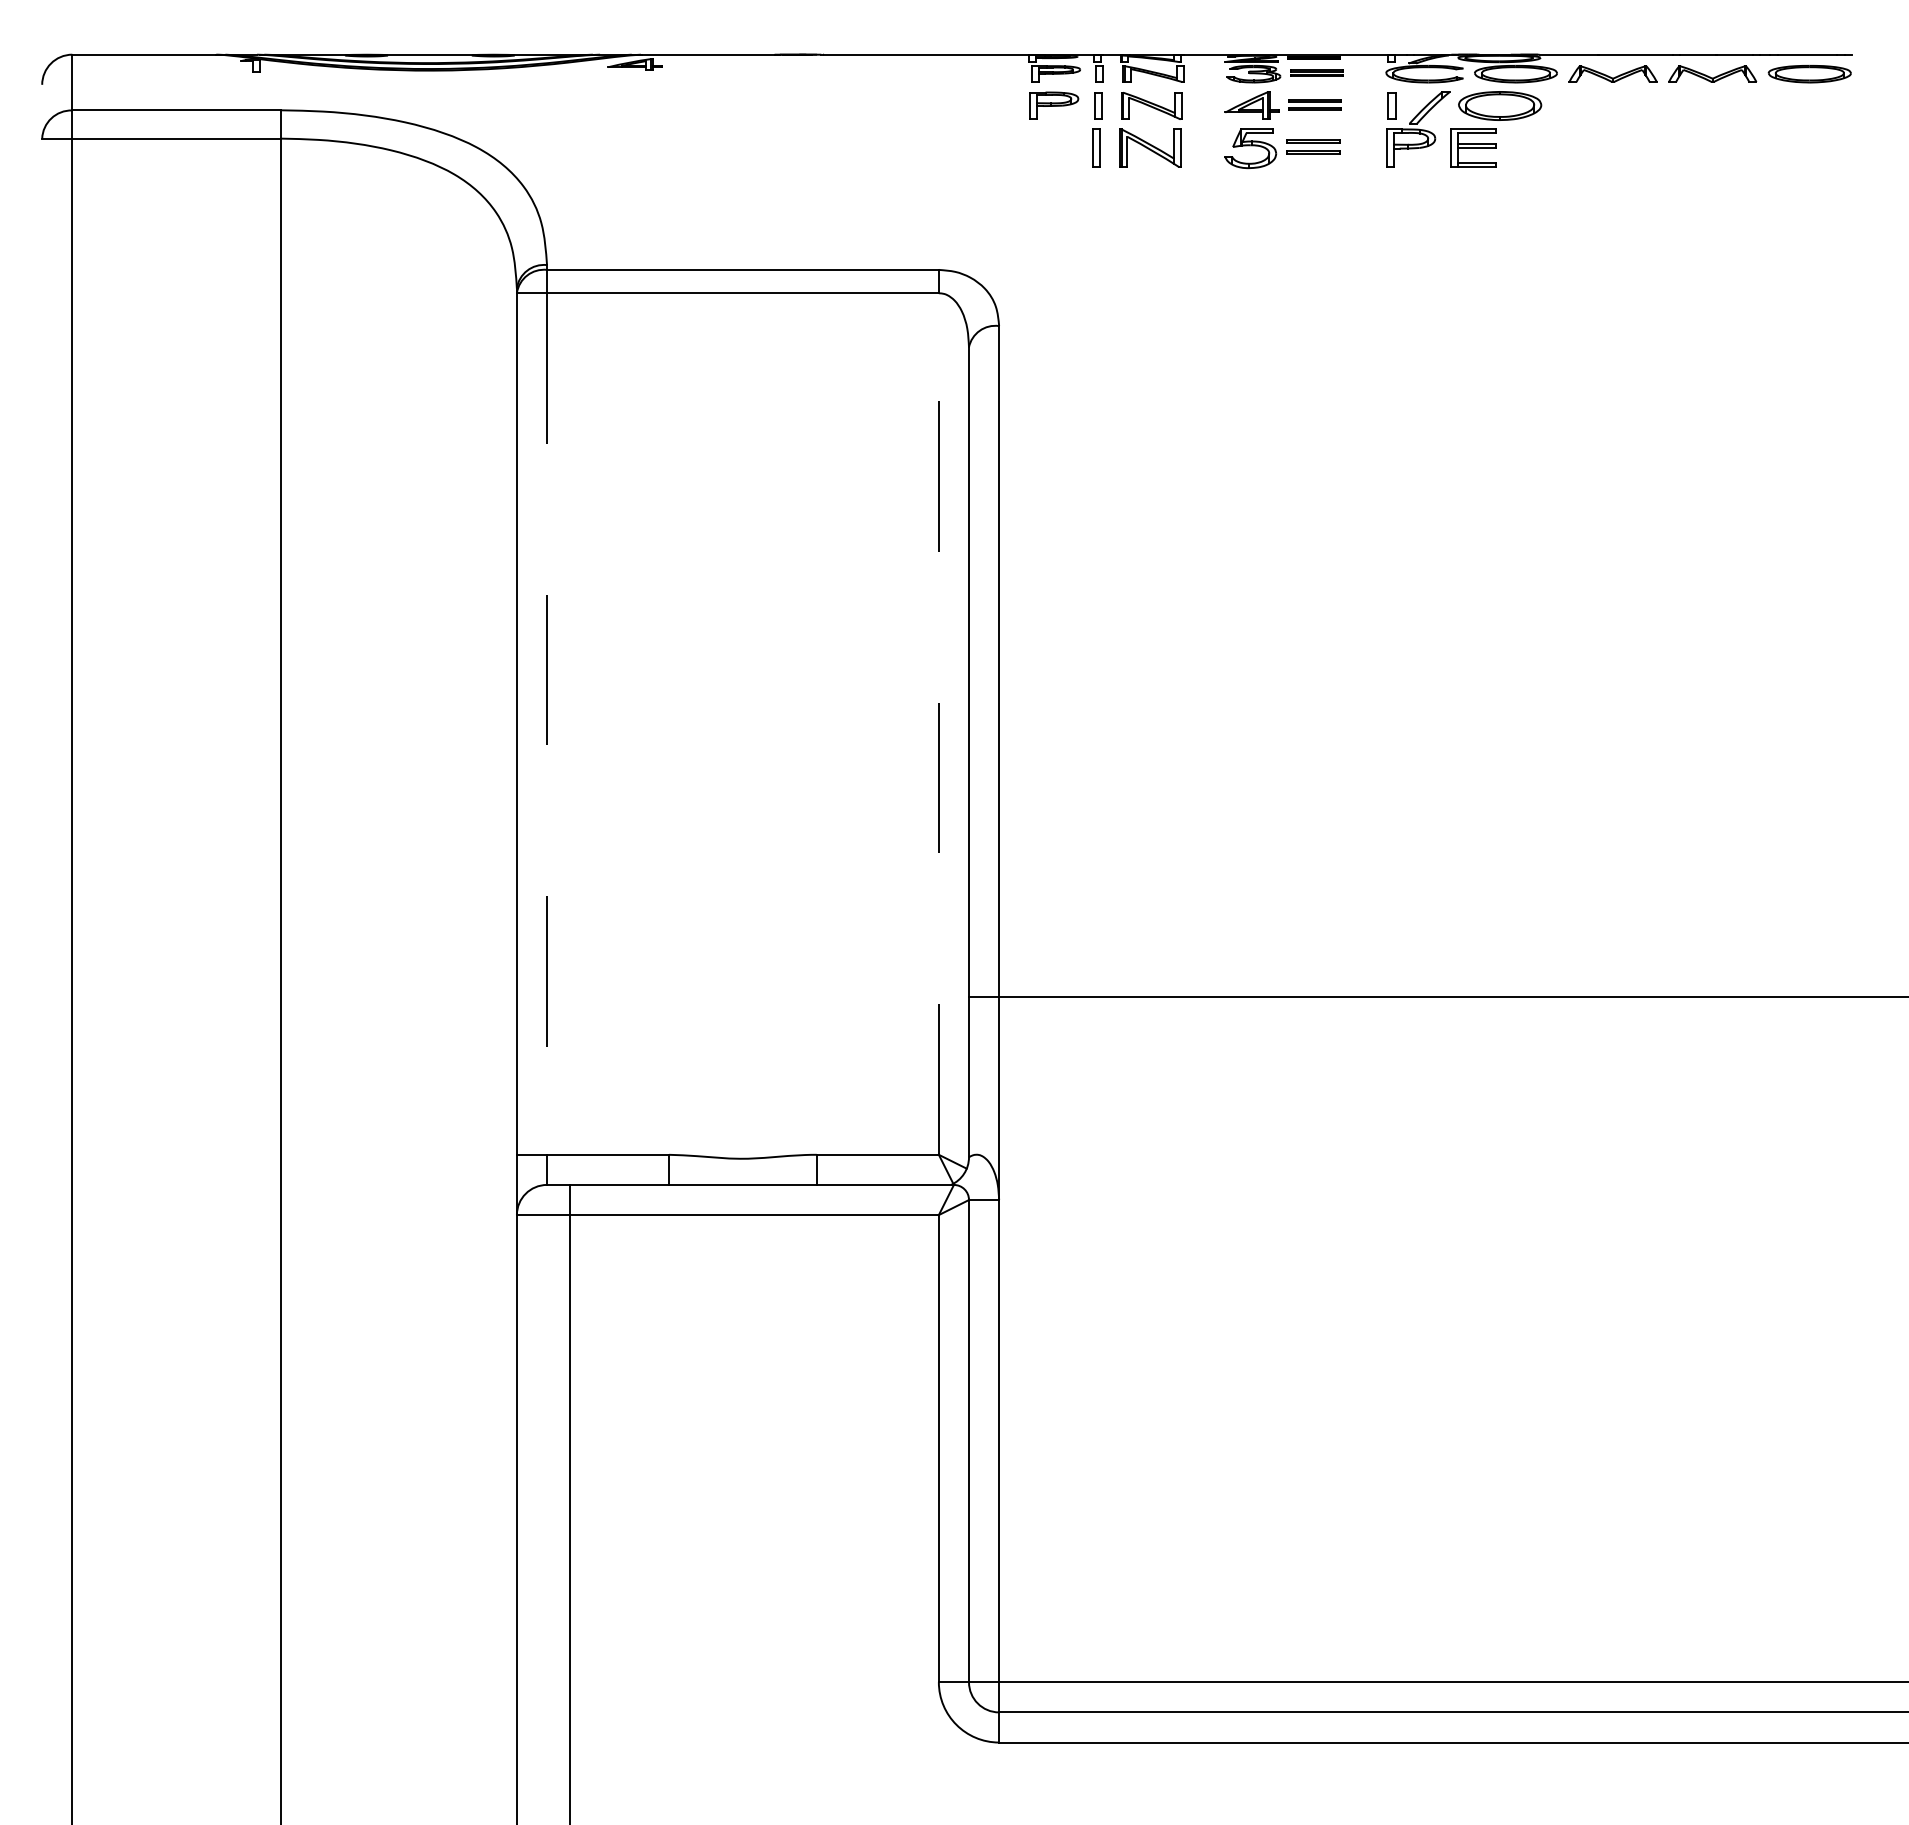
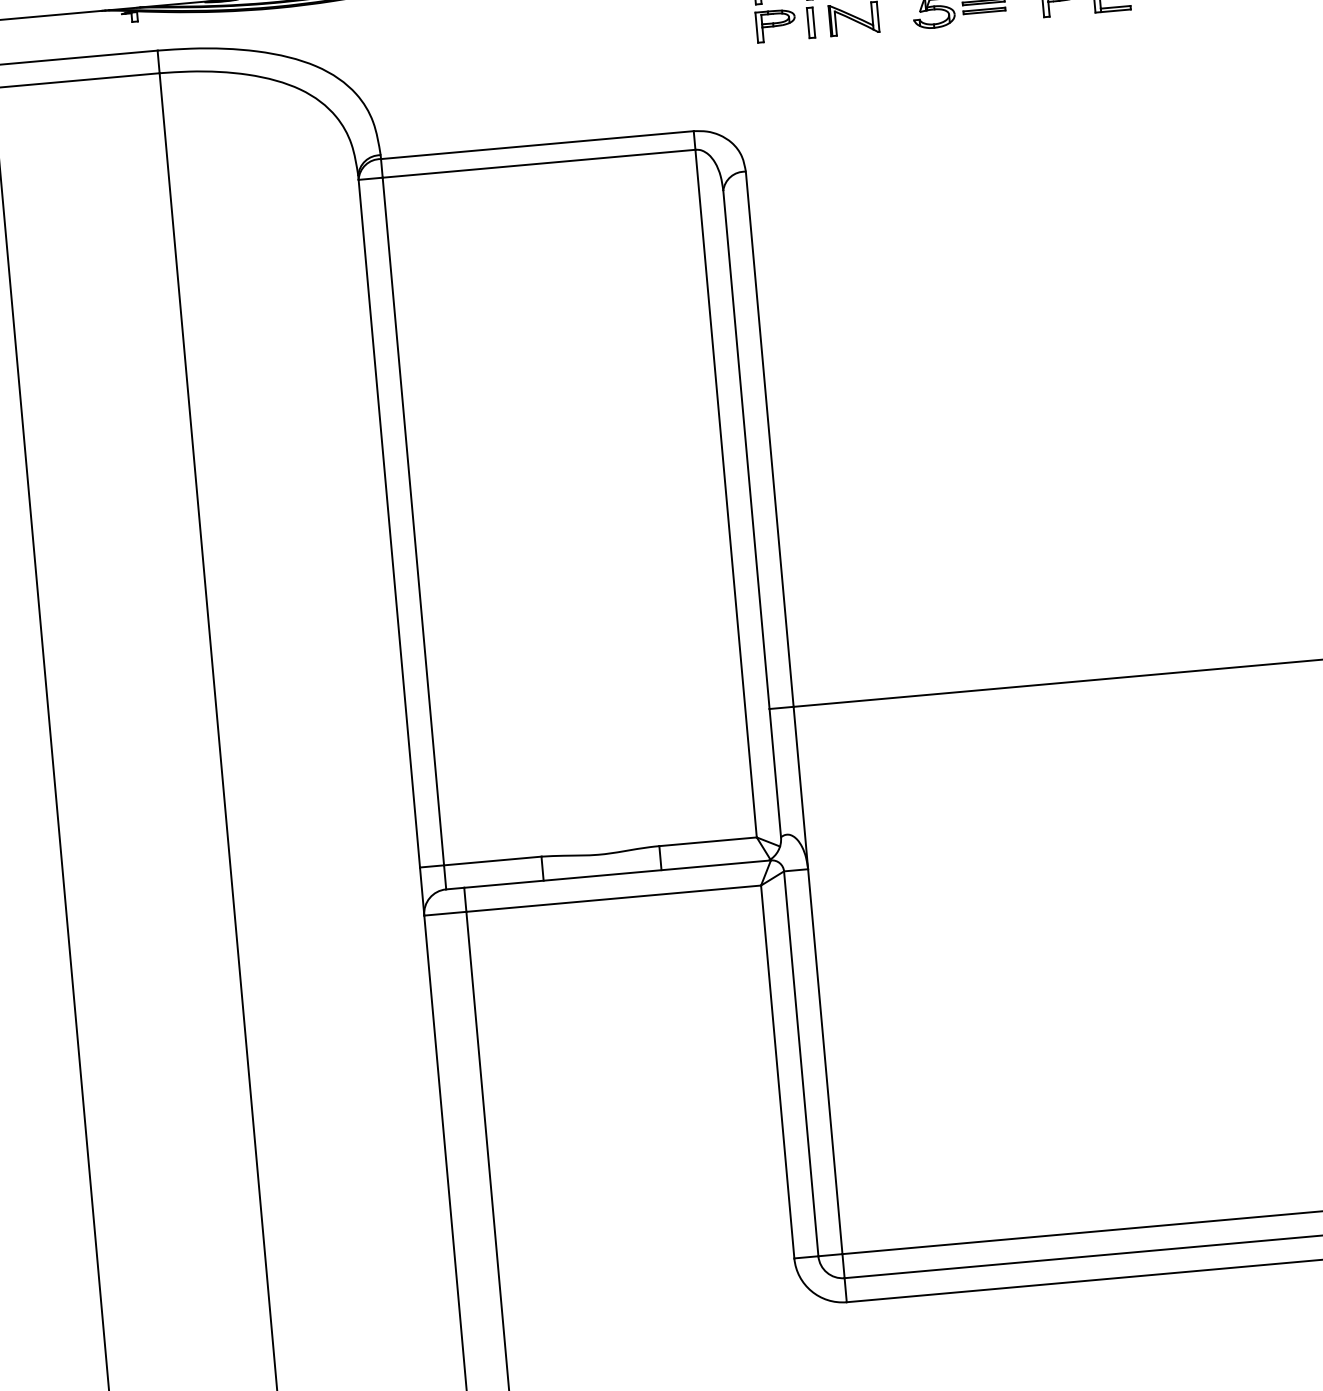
part: (1052, 147) -> (775, 25), added
line: (547, 724) -> (413, 521), dashed -> solid
line: (938, 724) -> (725, 494), dashed -> solid

